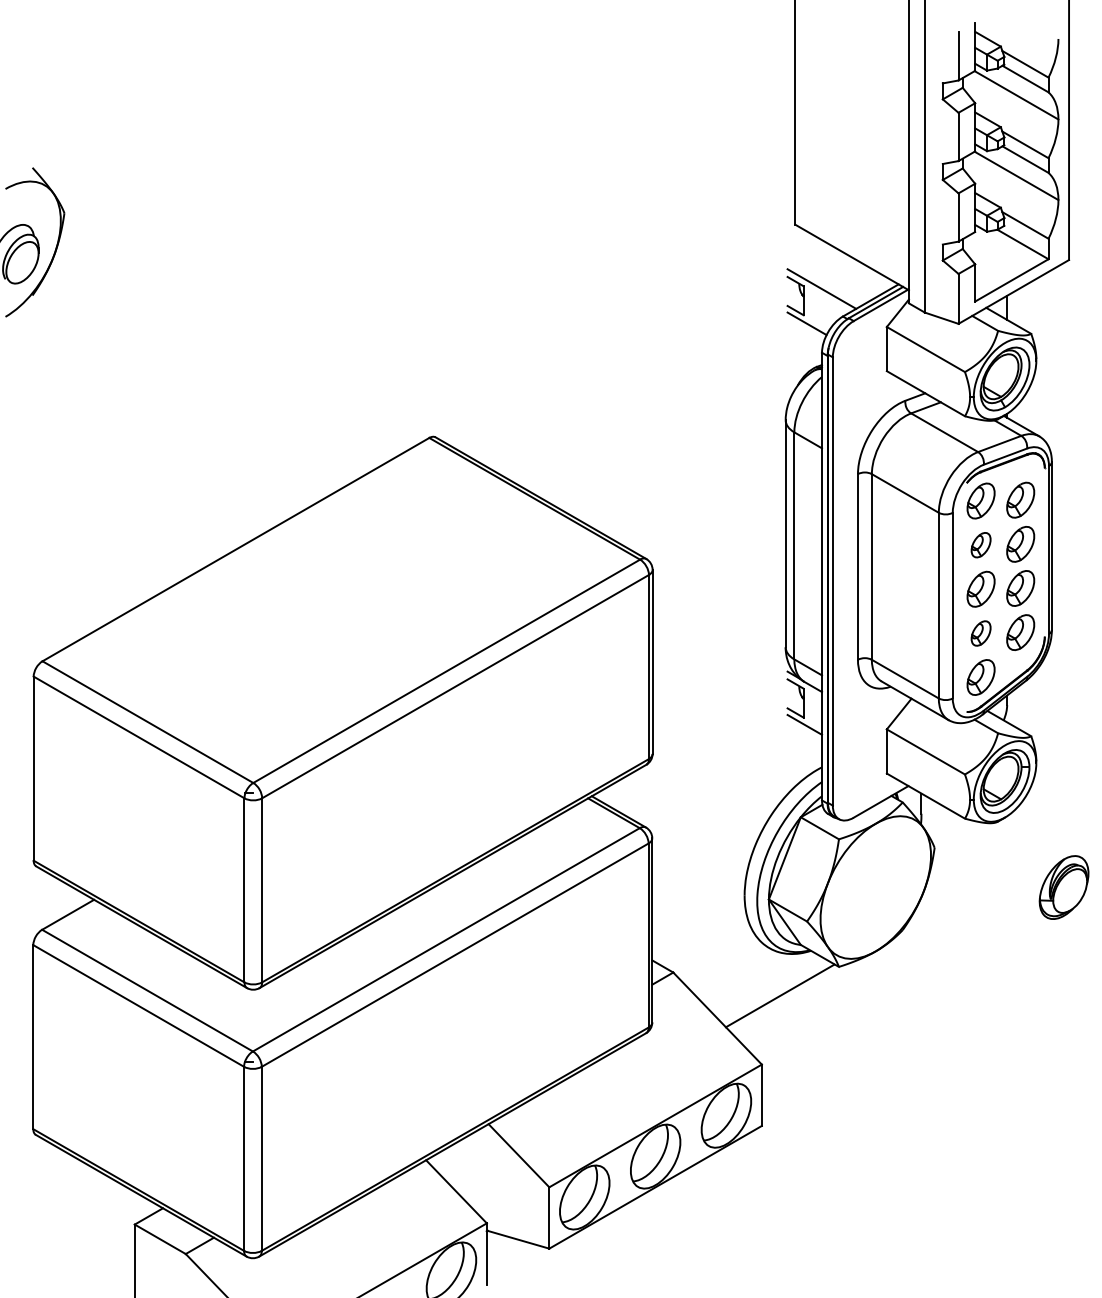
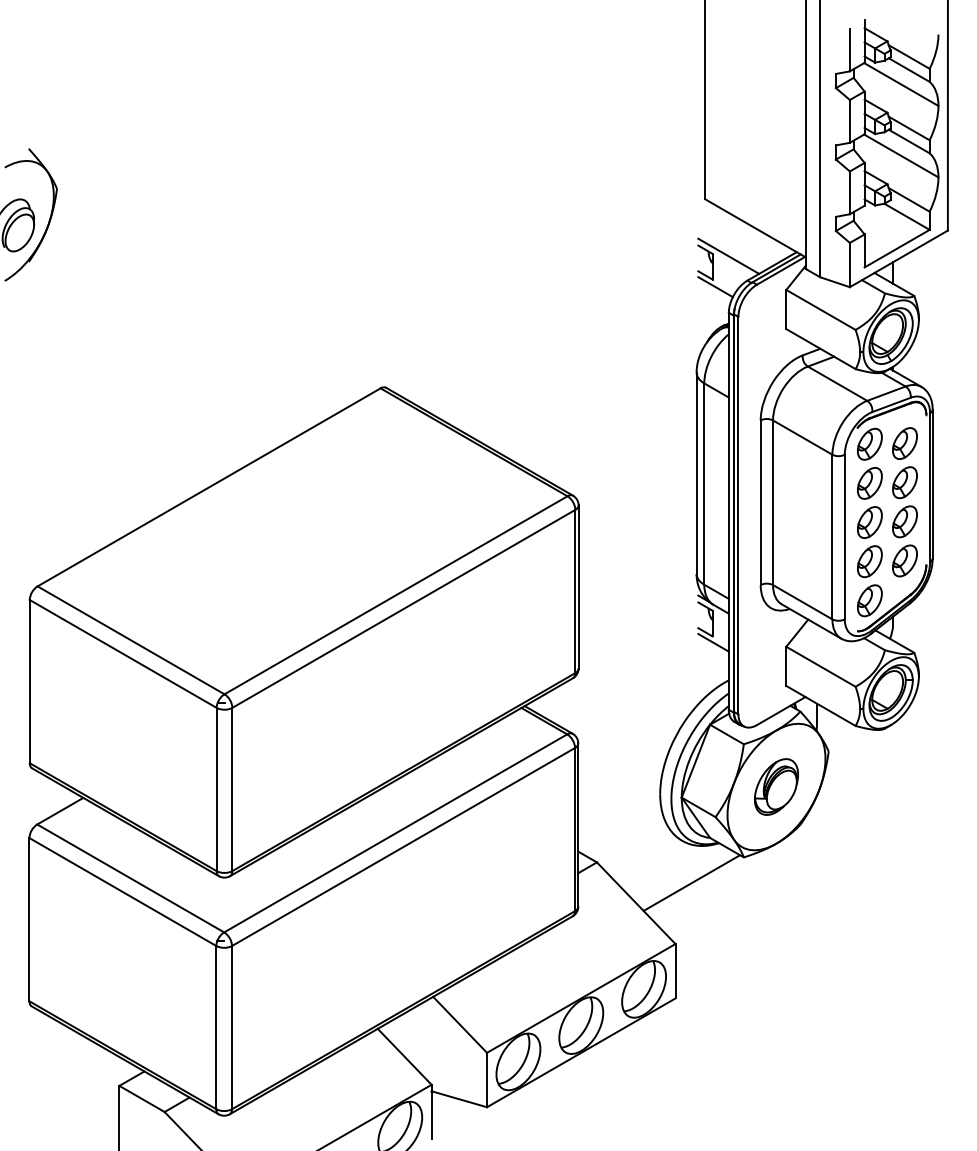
part: (980, 545) -> (869, 483), size x1.43
part: (980, 633) -> (869, 561), size x1.43
part: (1064, 886) -> (776, 786), moved

